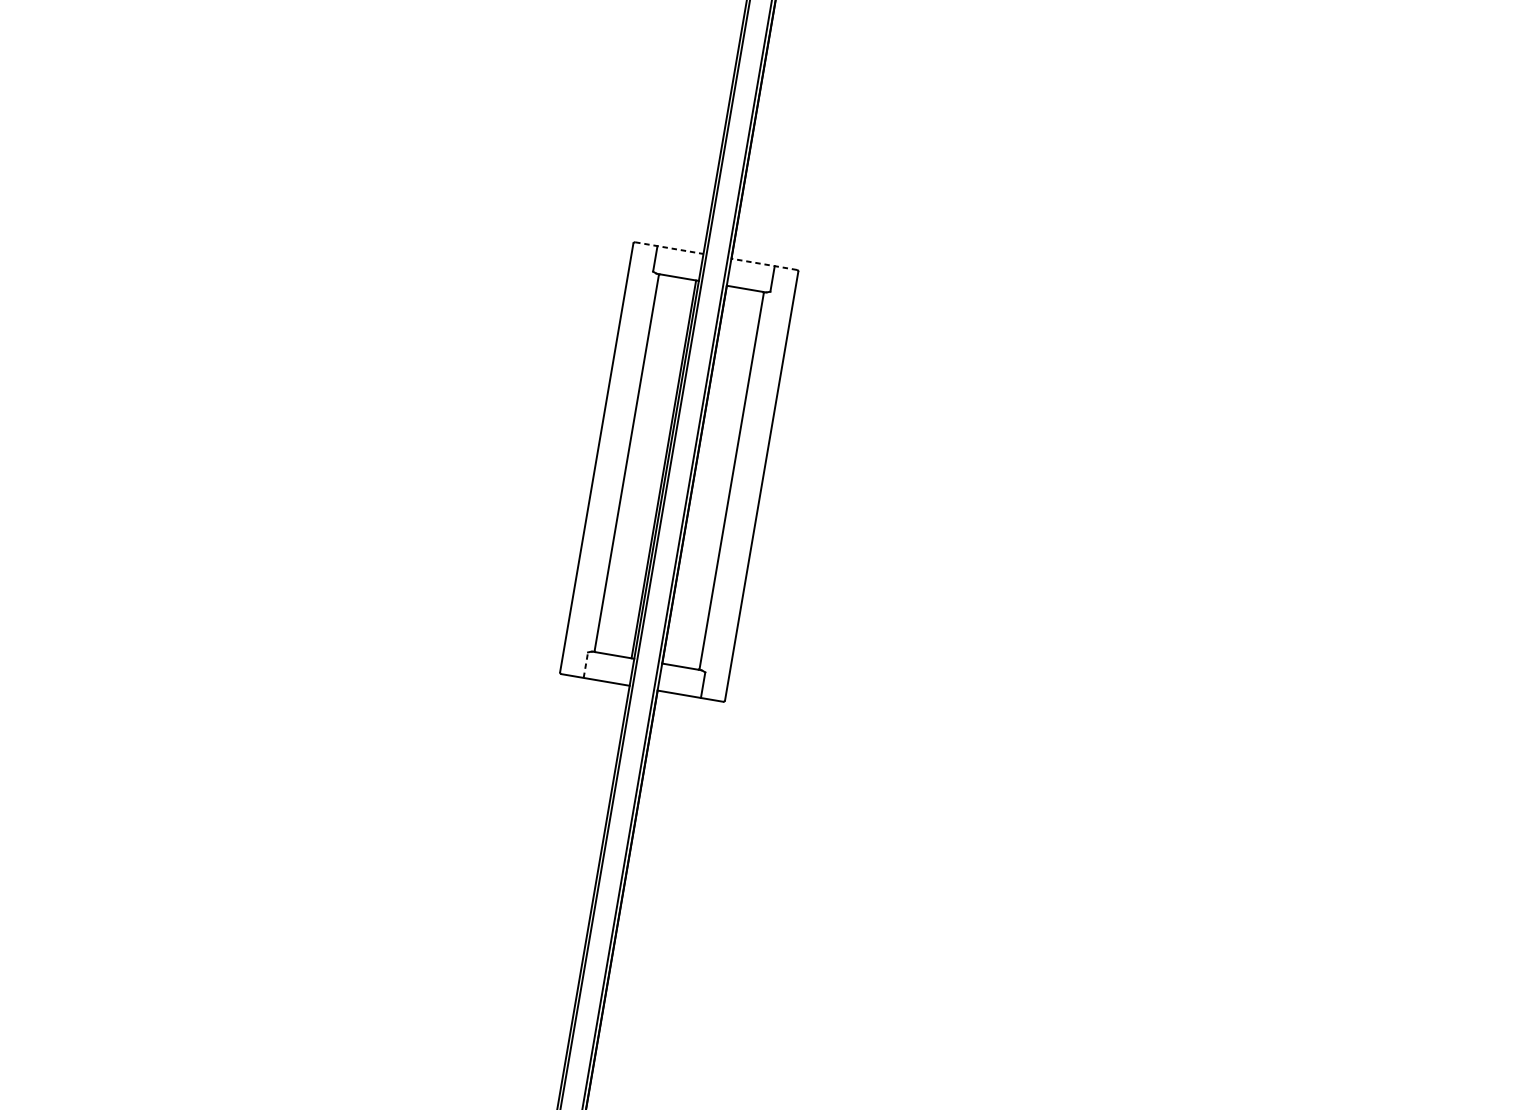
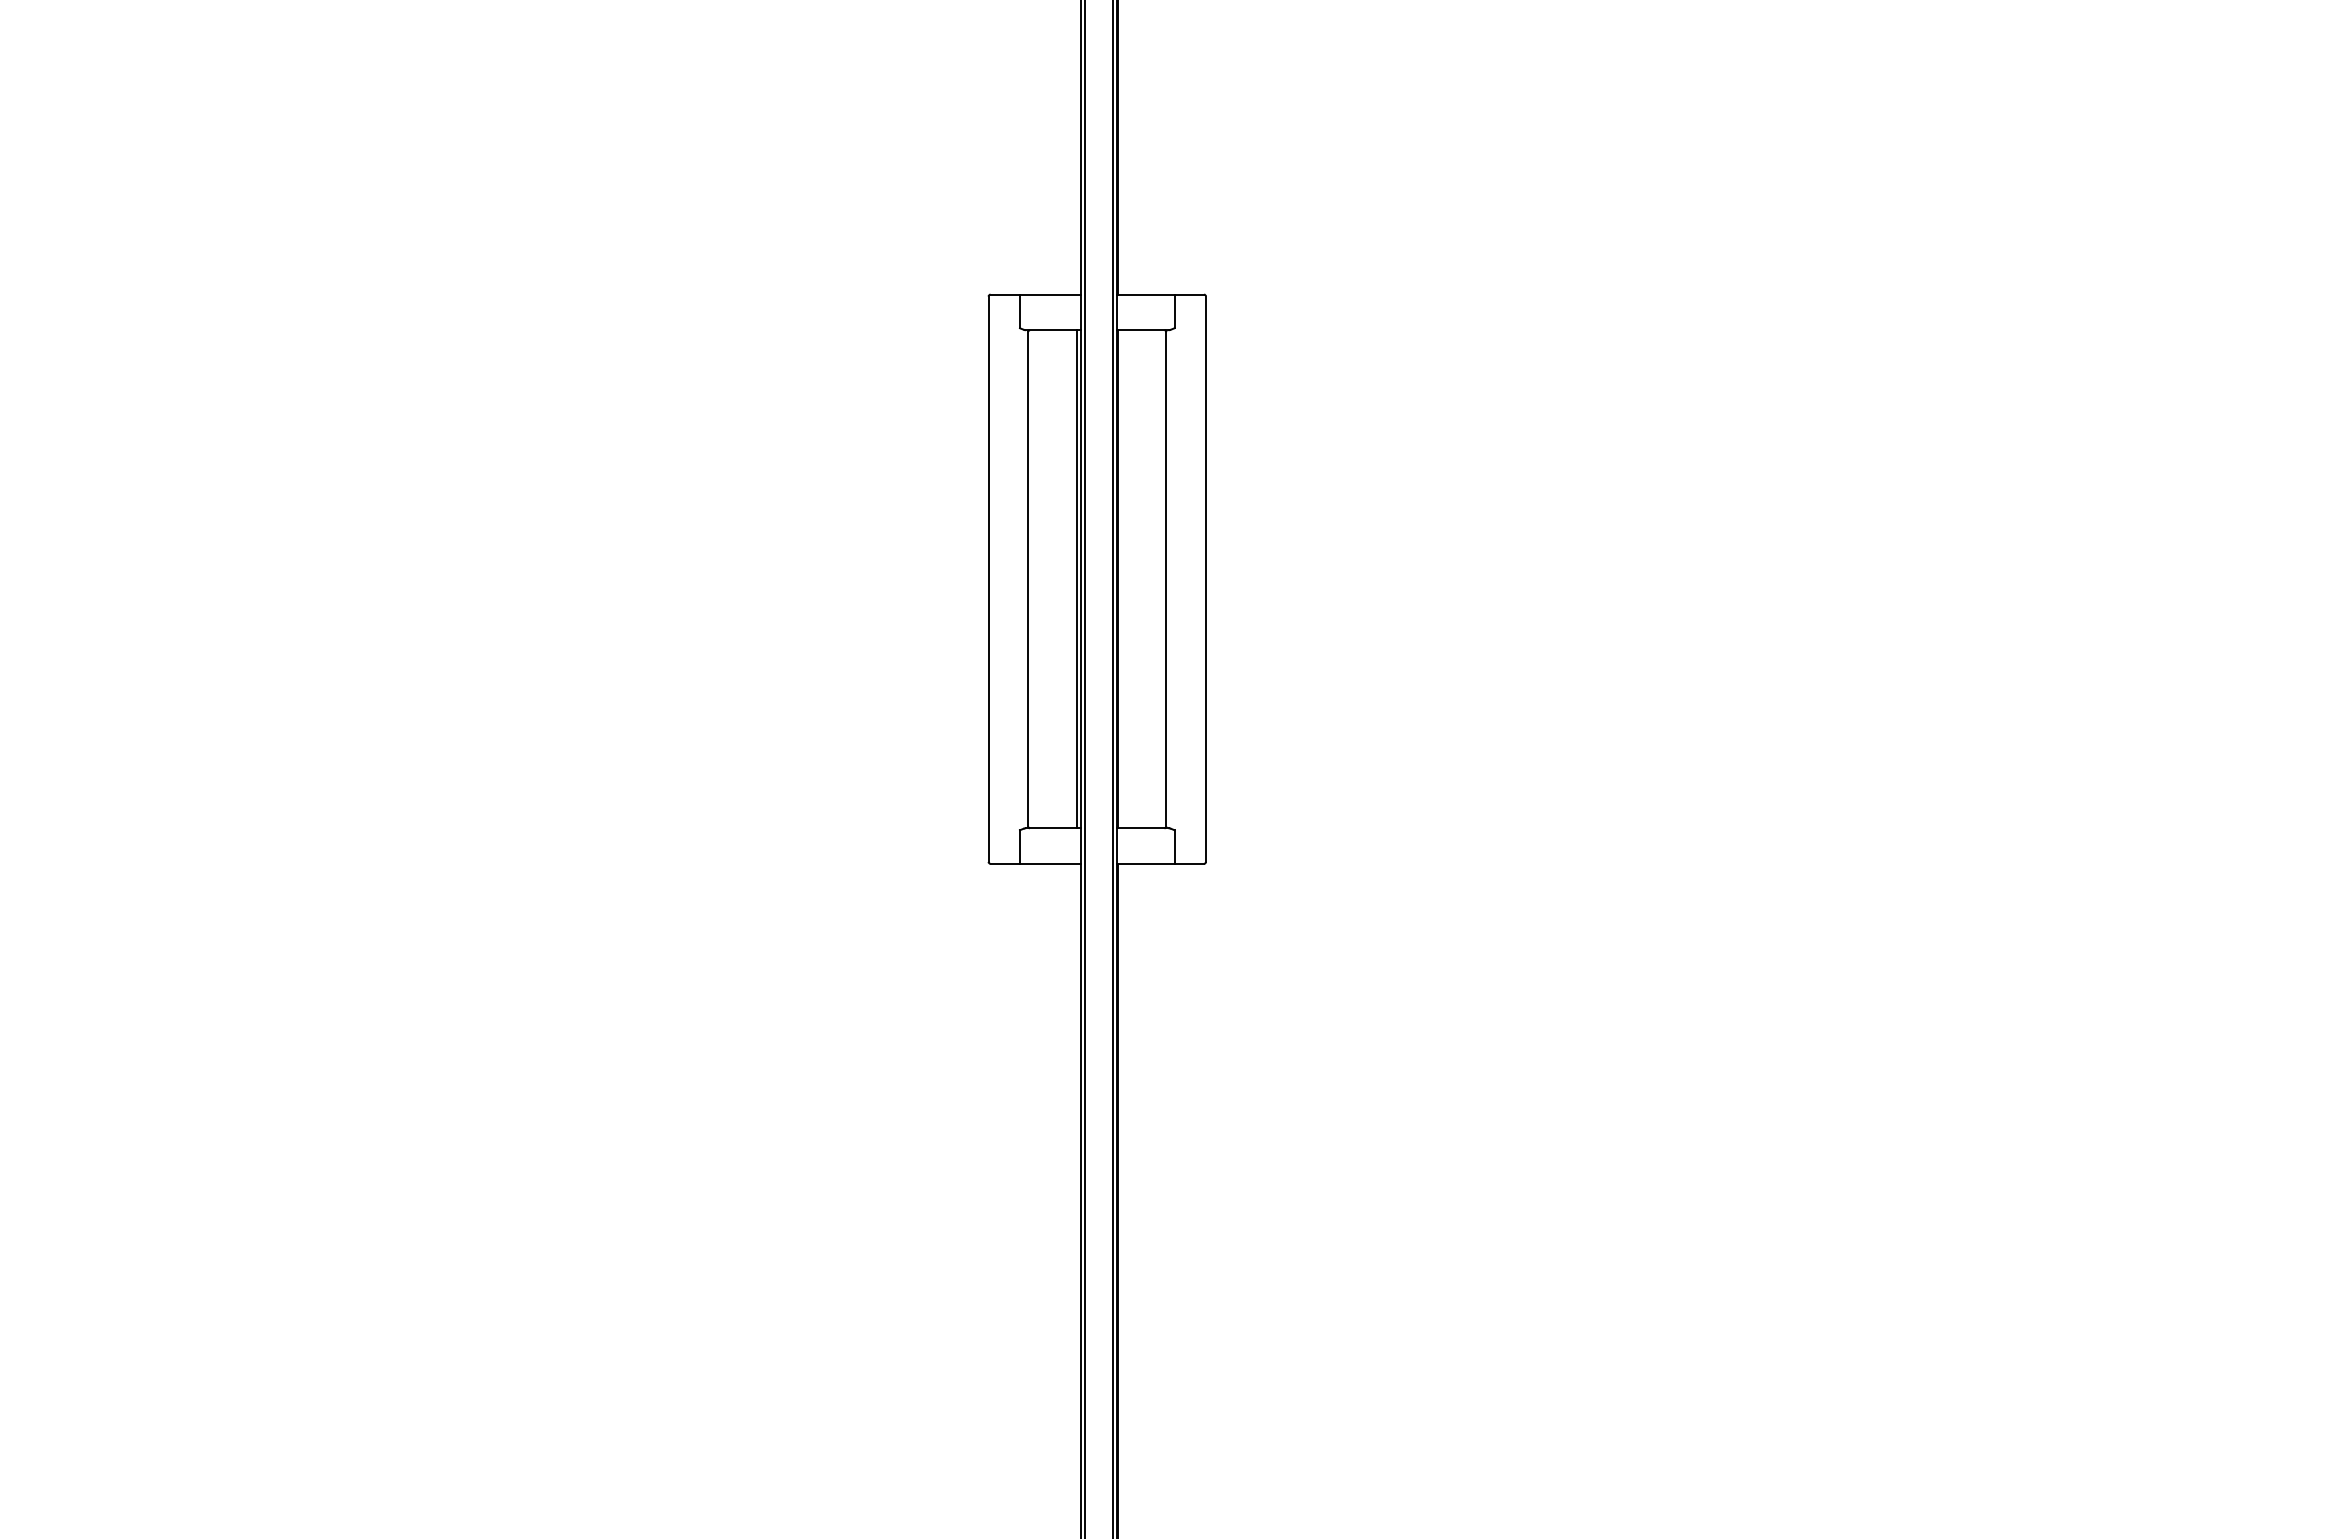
line: (670, 248) -> (1036, 294), dashed -> solid
line: (764, 264) -> (1160, 294), dashed -> solid
line: (586, 665) -> (1020, 847), dashed -> solid

